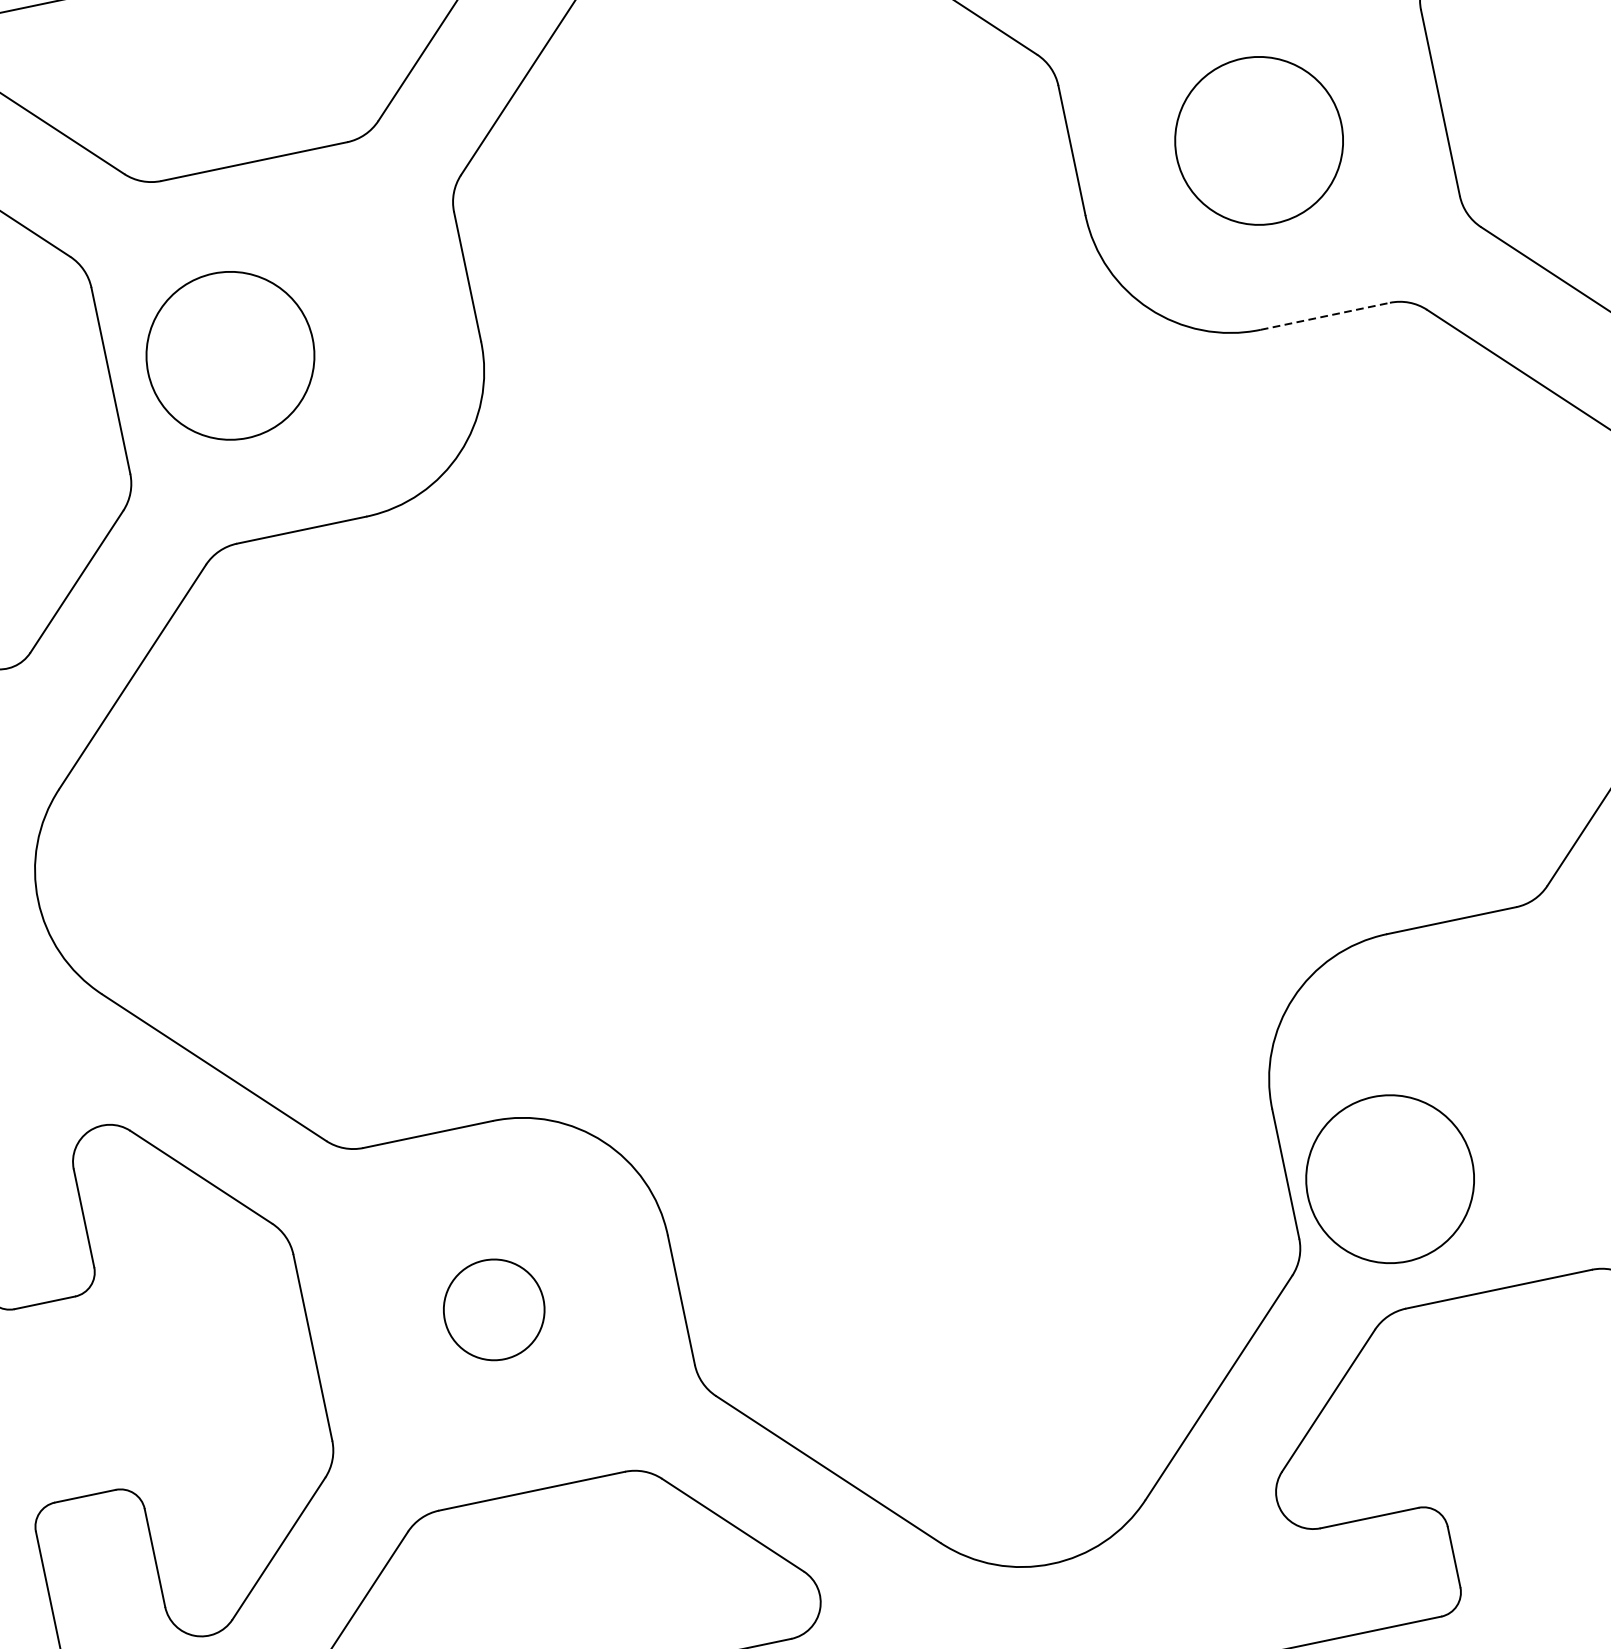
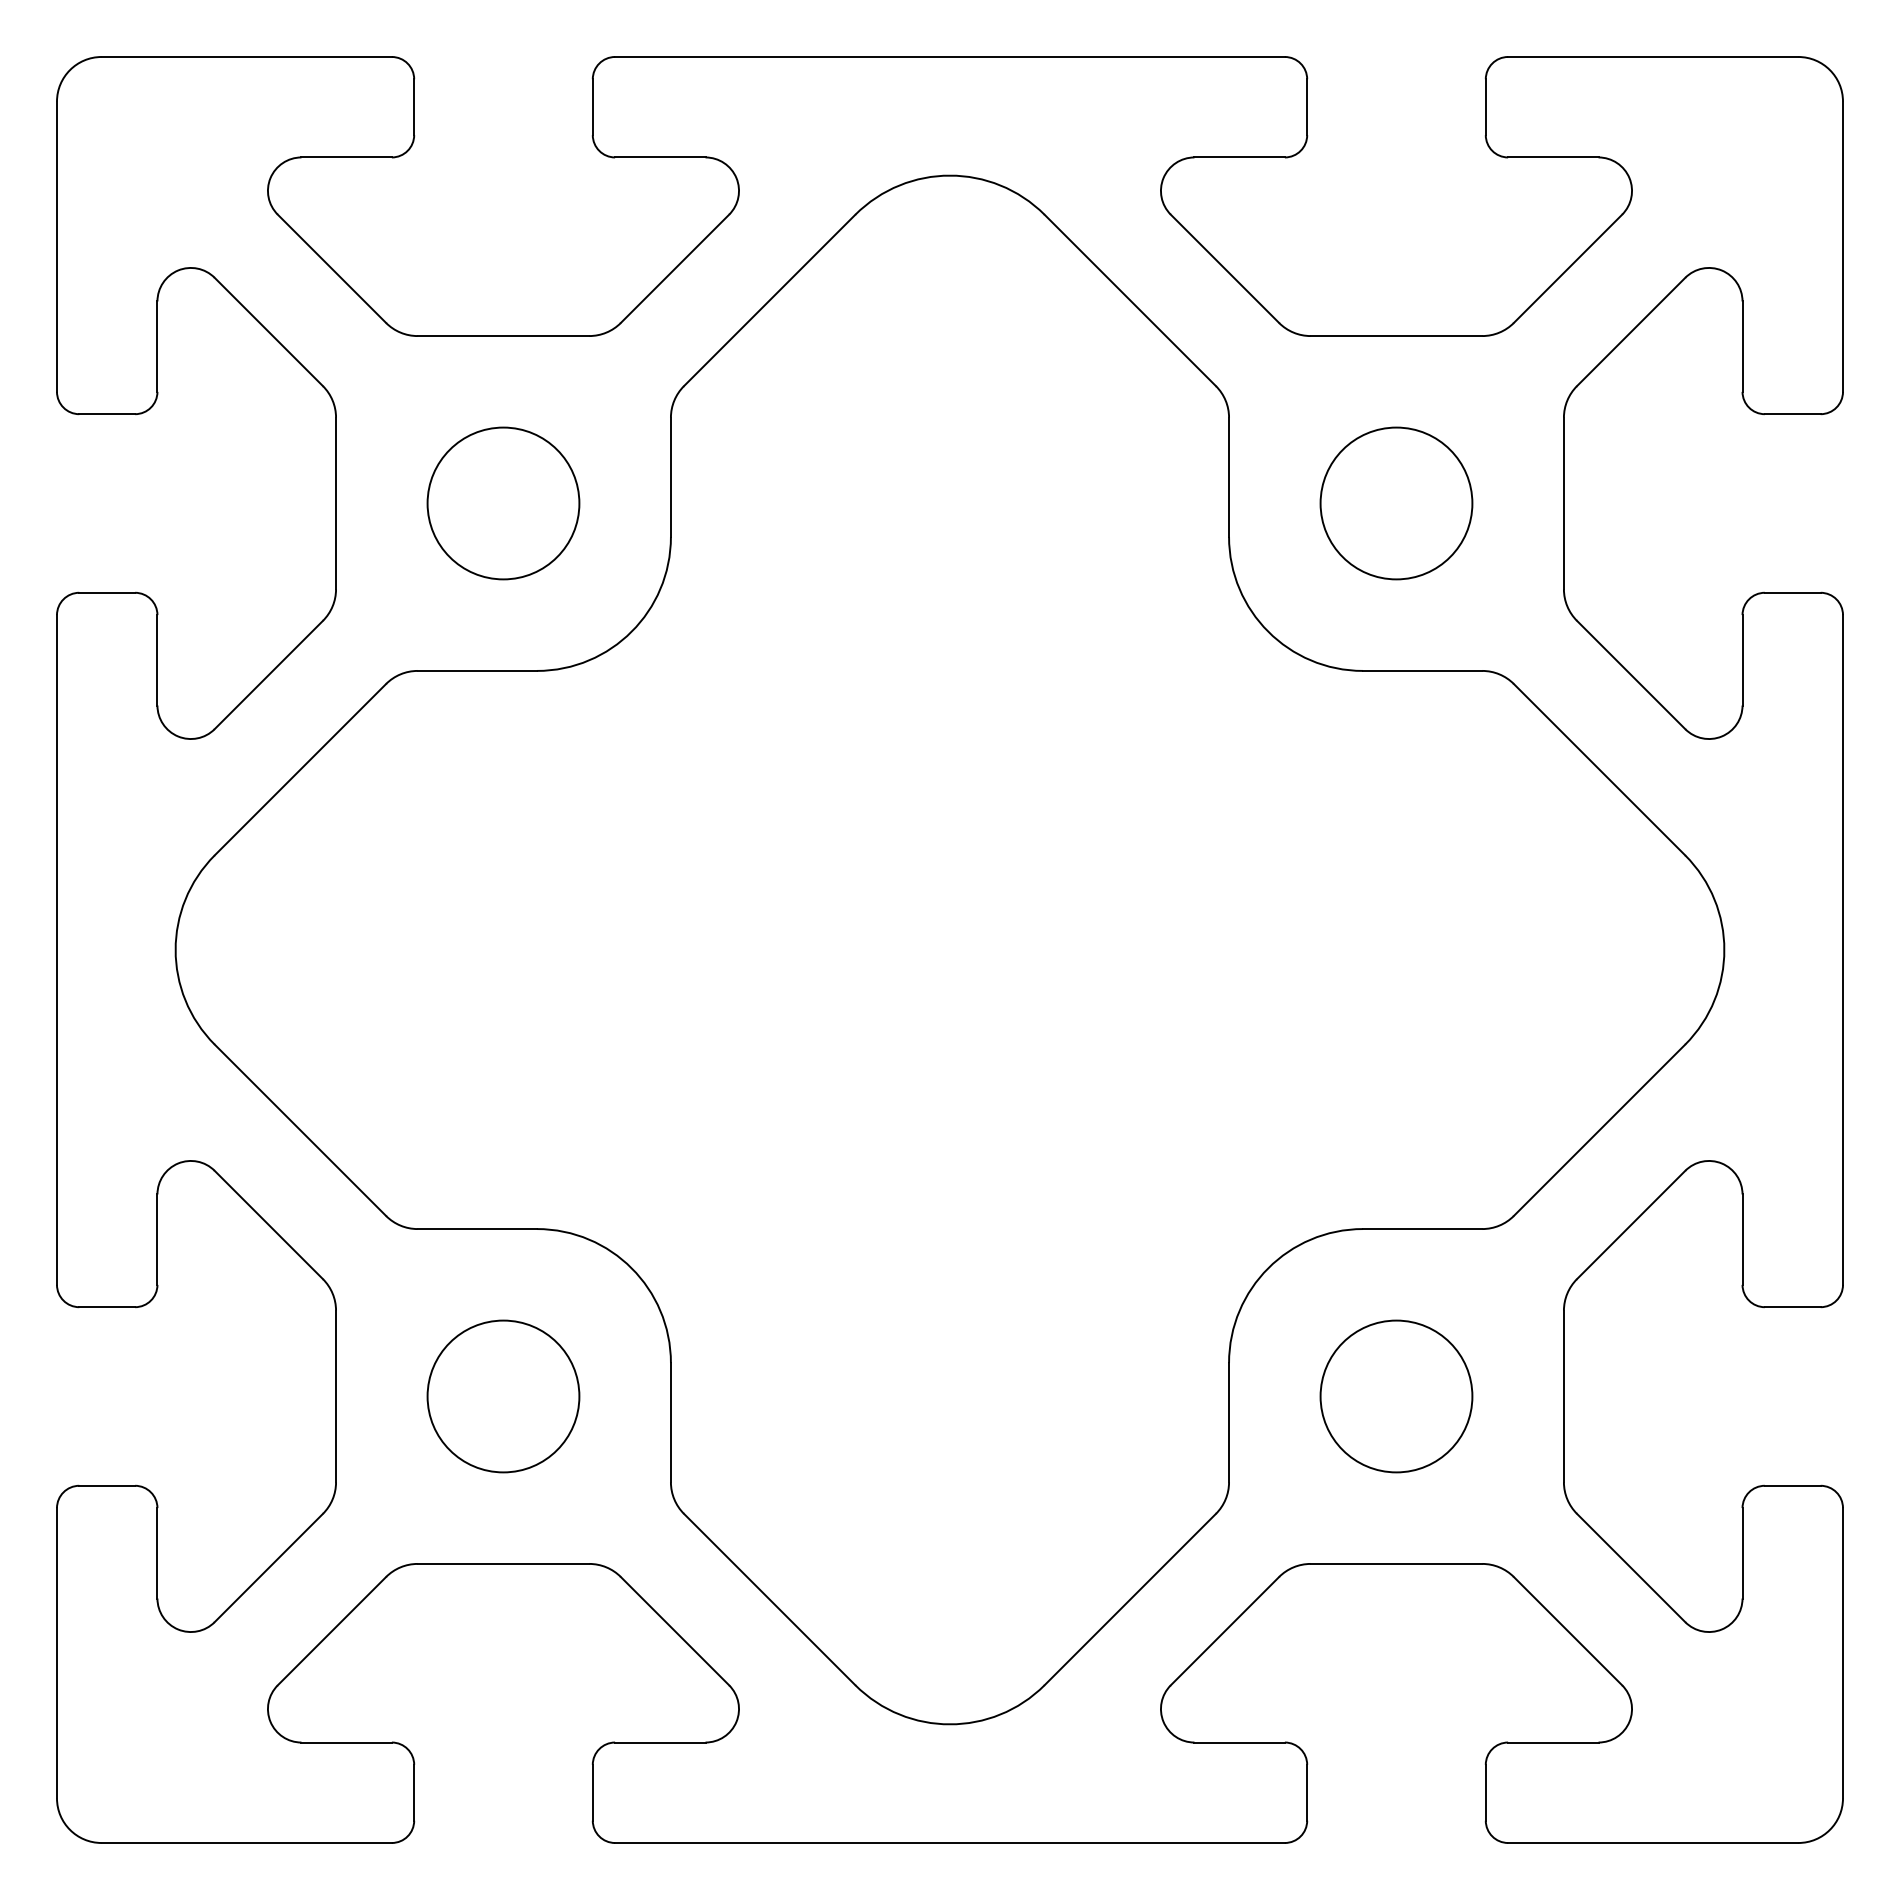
line: (1325, 315) -> (1422, 670), dashed -> solid
circle: (230, 355) -> (503, 503), moved
circle: (1390, 1179) -> (1396, 1396), moved
circle: (494, 1309) -> (503, 1396), size x1.67

